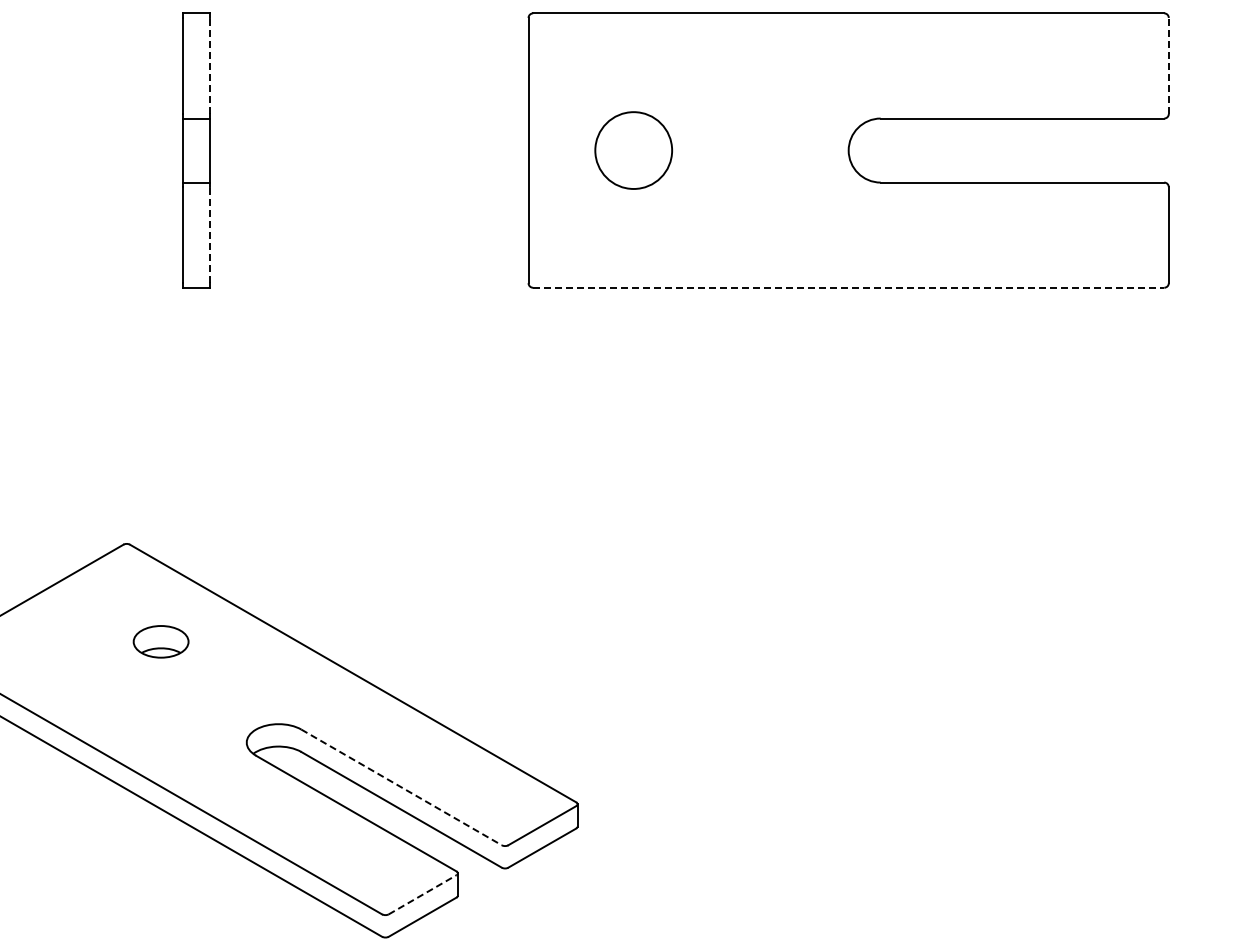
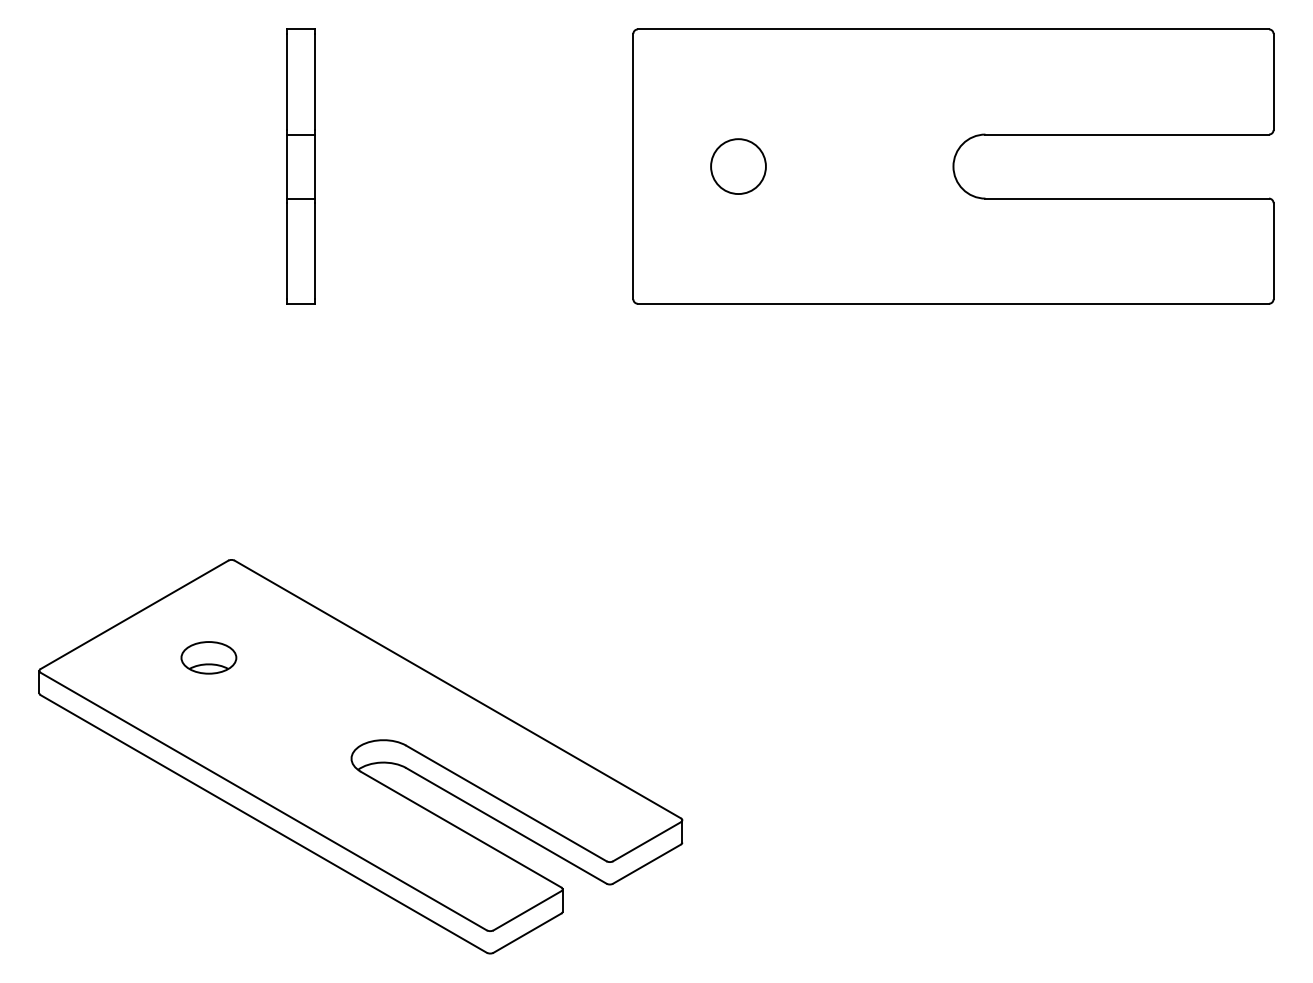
line: (209, 65) -> (314, 81), dashed -> solid
line: (1168, 65) -> (1273, 81), dashed -> solid
circle: (633, 150) -> (738, 166), size x0.71
line: (209, 234) -> (314, 250), dashed -> solid
line: (848, 287) -> (953, 303), dashed -> solid
part: (160, 641) -> (208, 657), moved
line: (401, 787) -> (506, 803), dashed -> solid
line: (422, 894) -> (527, 910), dashed -> solid

